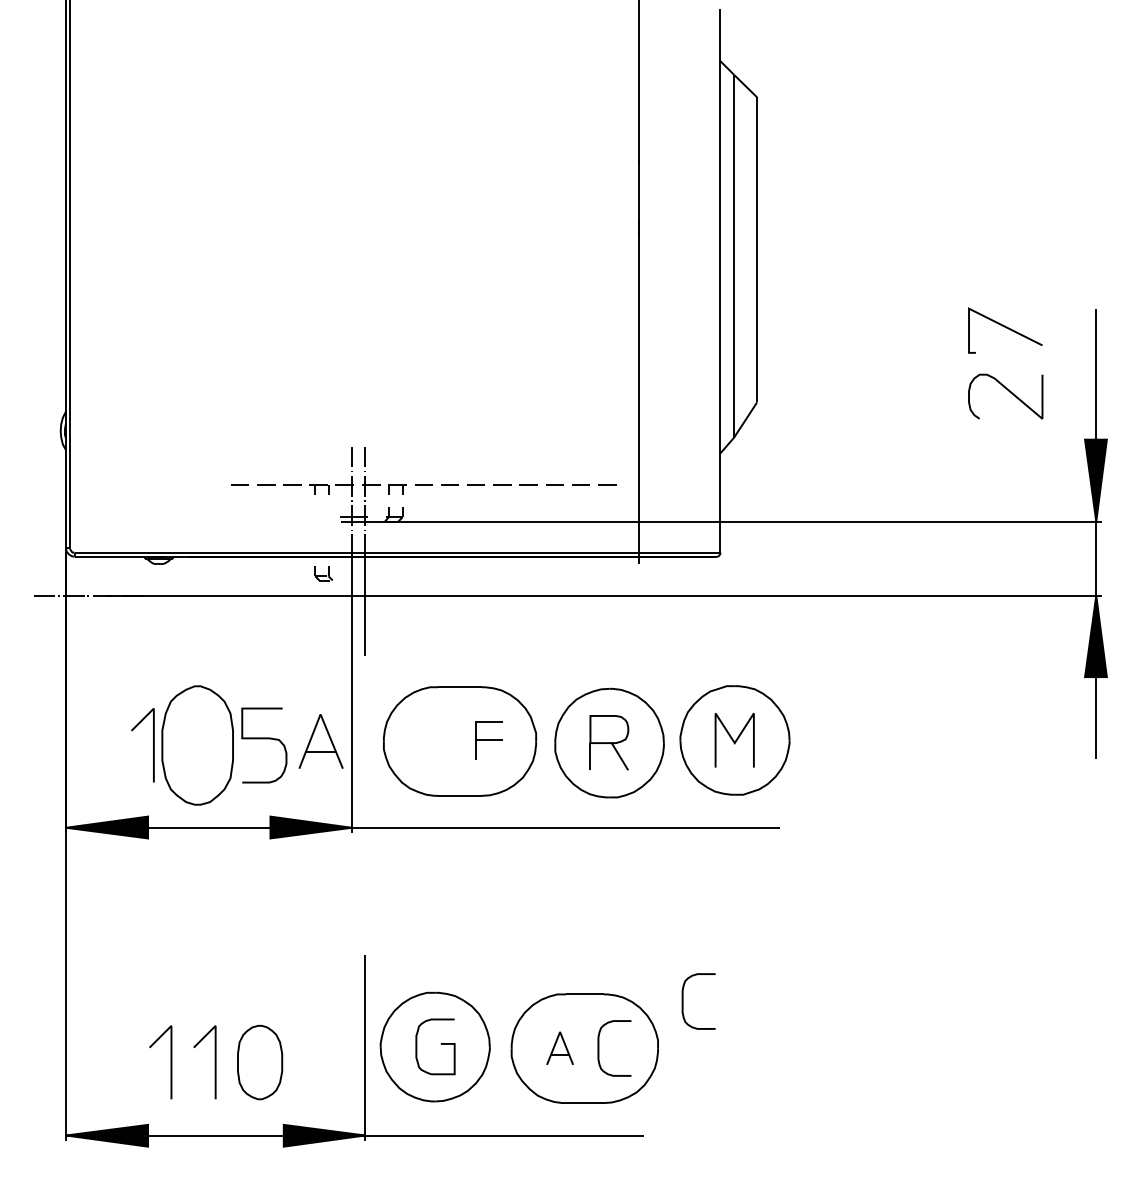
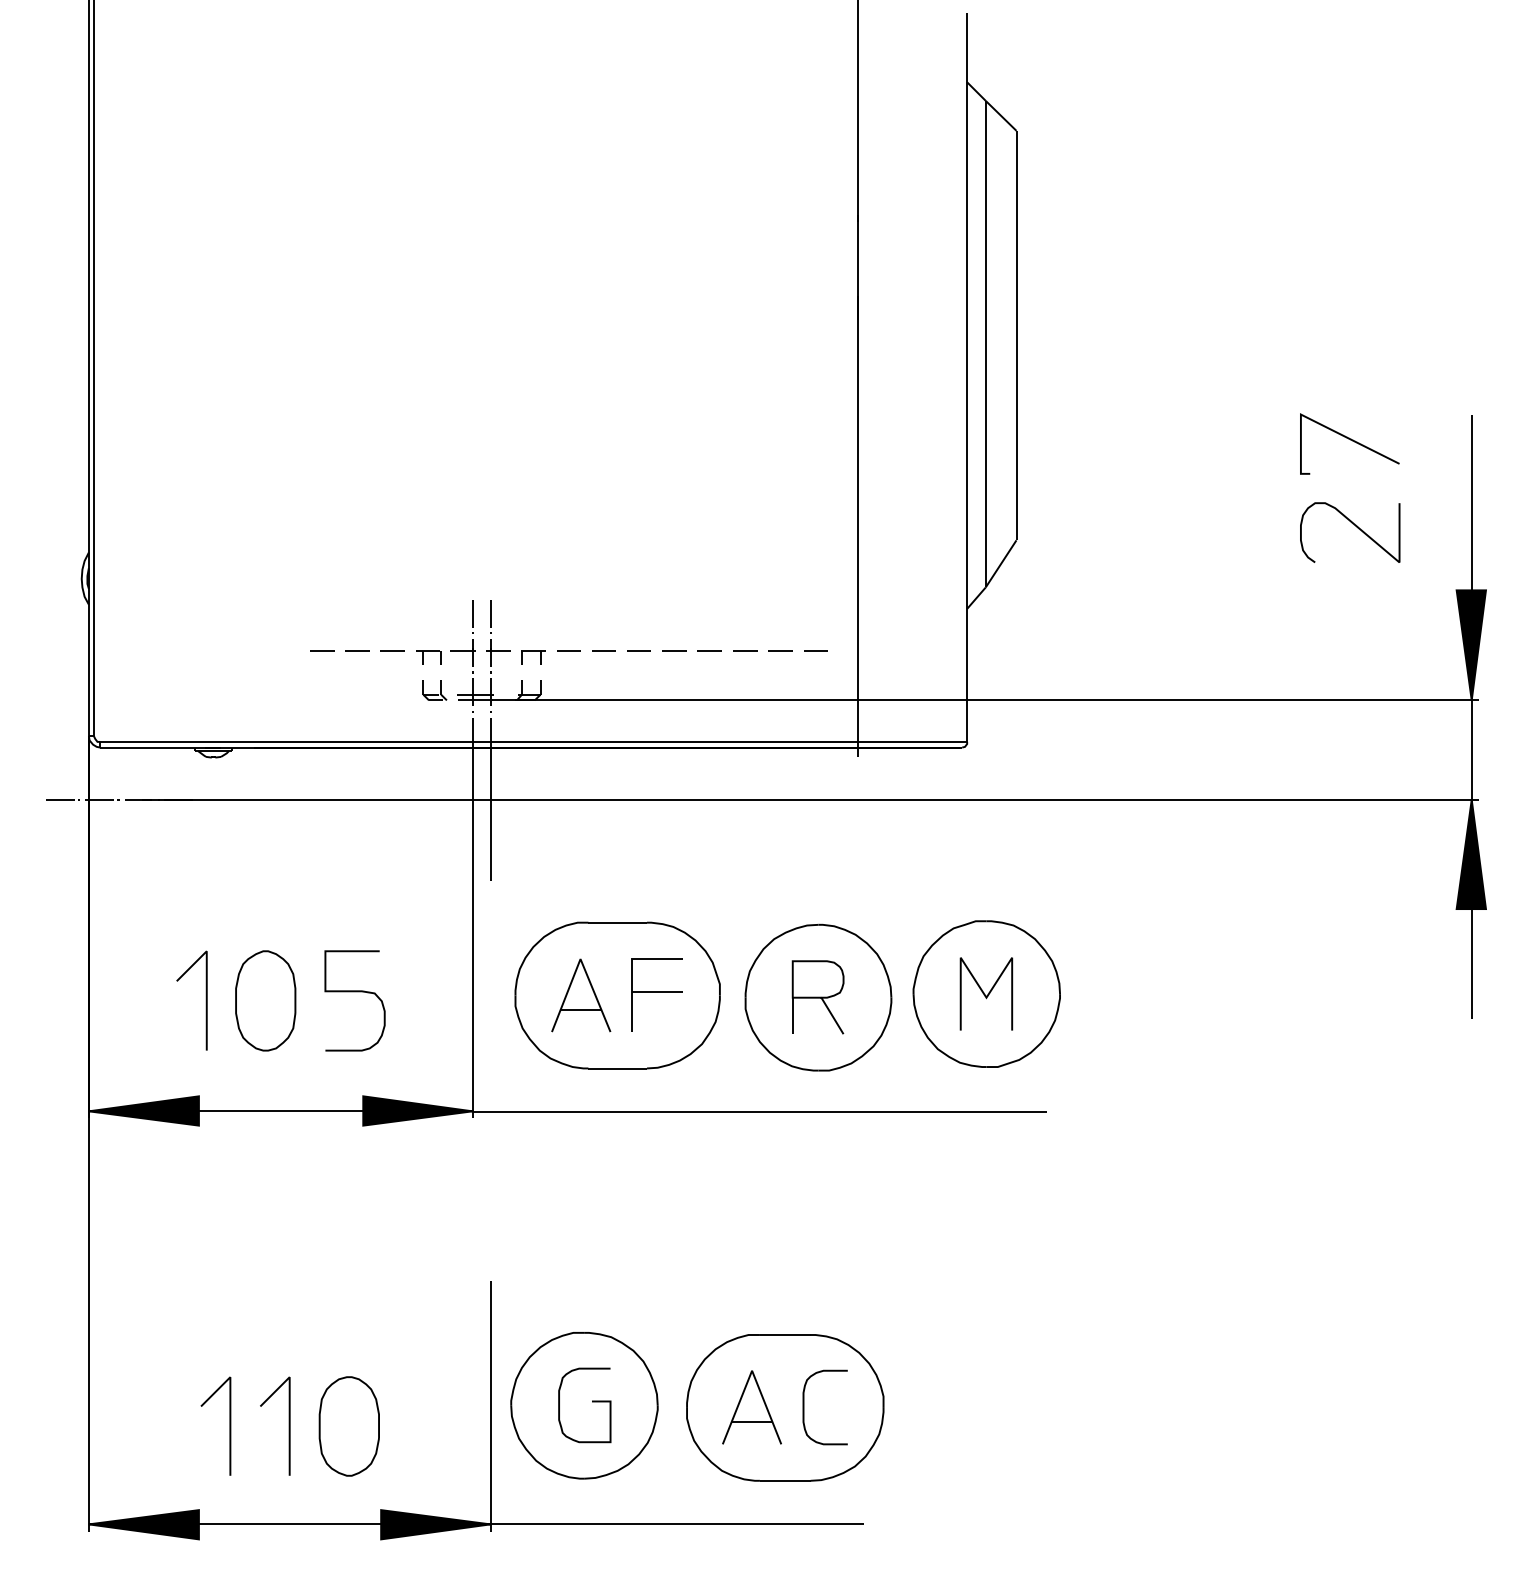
part: (323, 573) -> (434, 690), moved
part: (488, 740) -> (656, 994), size x1.43
part: (321, 741) -> (581, 995), moved
part: (197, 745) -> (265, 1000), size x0.62
curve: (683, 1001) -> (917, 1344), removed
part: (559, 1048) -> (751, 1407), size x1.67

